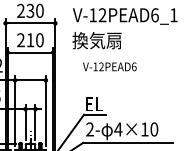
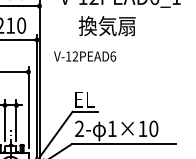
text: (96, 40) -> (106, 26), moved
text: (109, 66) -> (84, 56), moved
text: (118, 129) -> (112, 128), 4×10 -> 1×10

